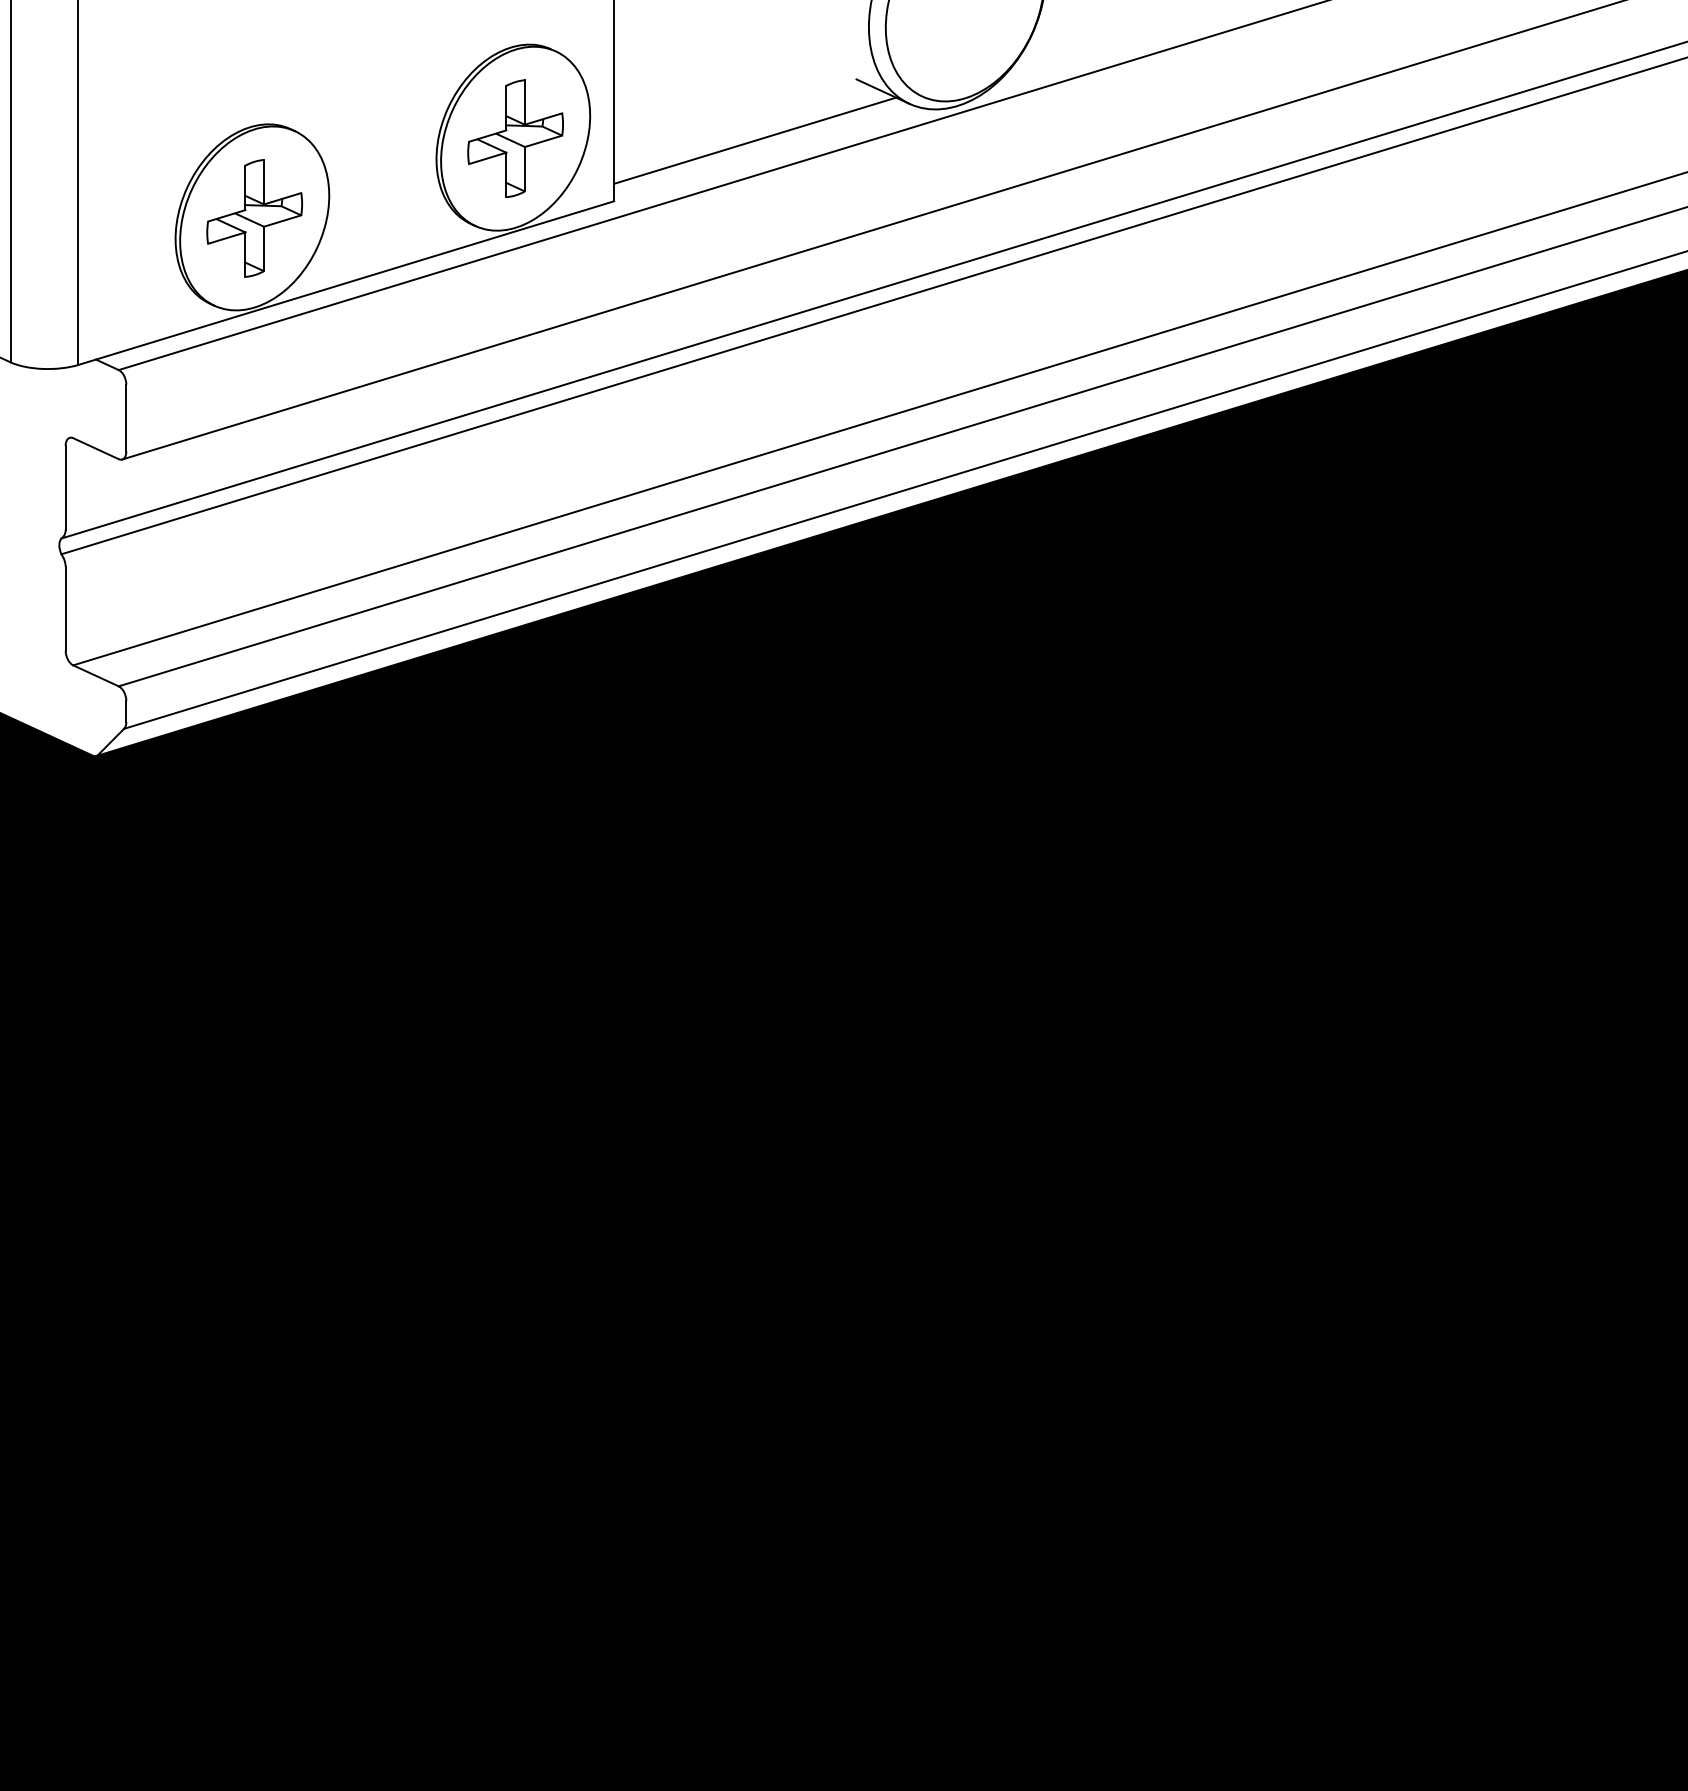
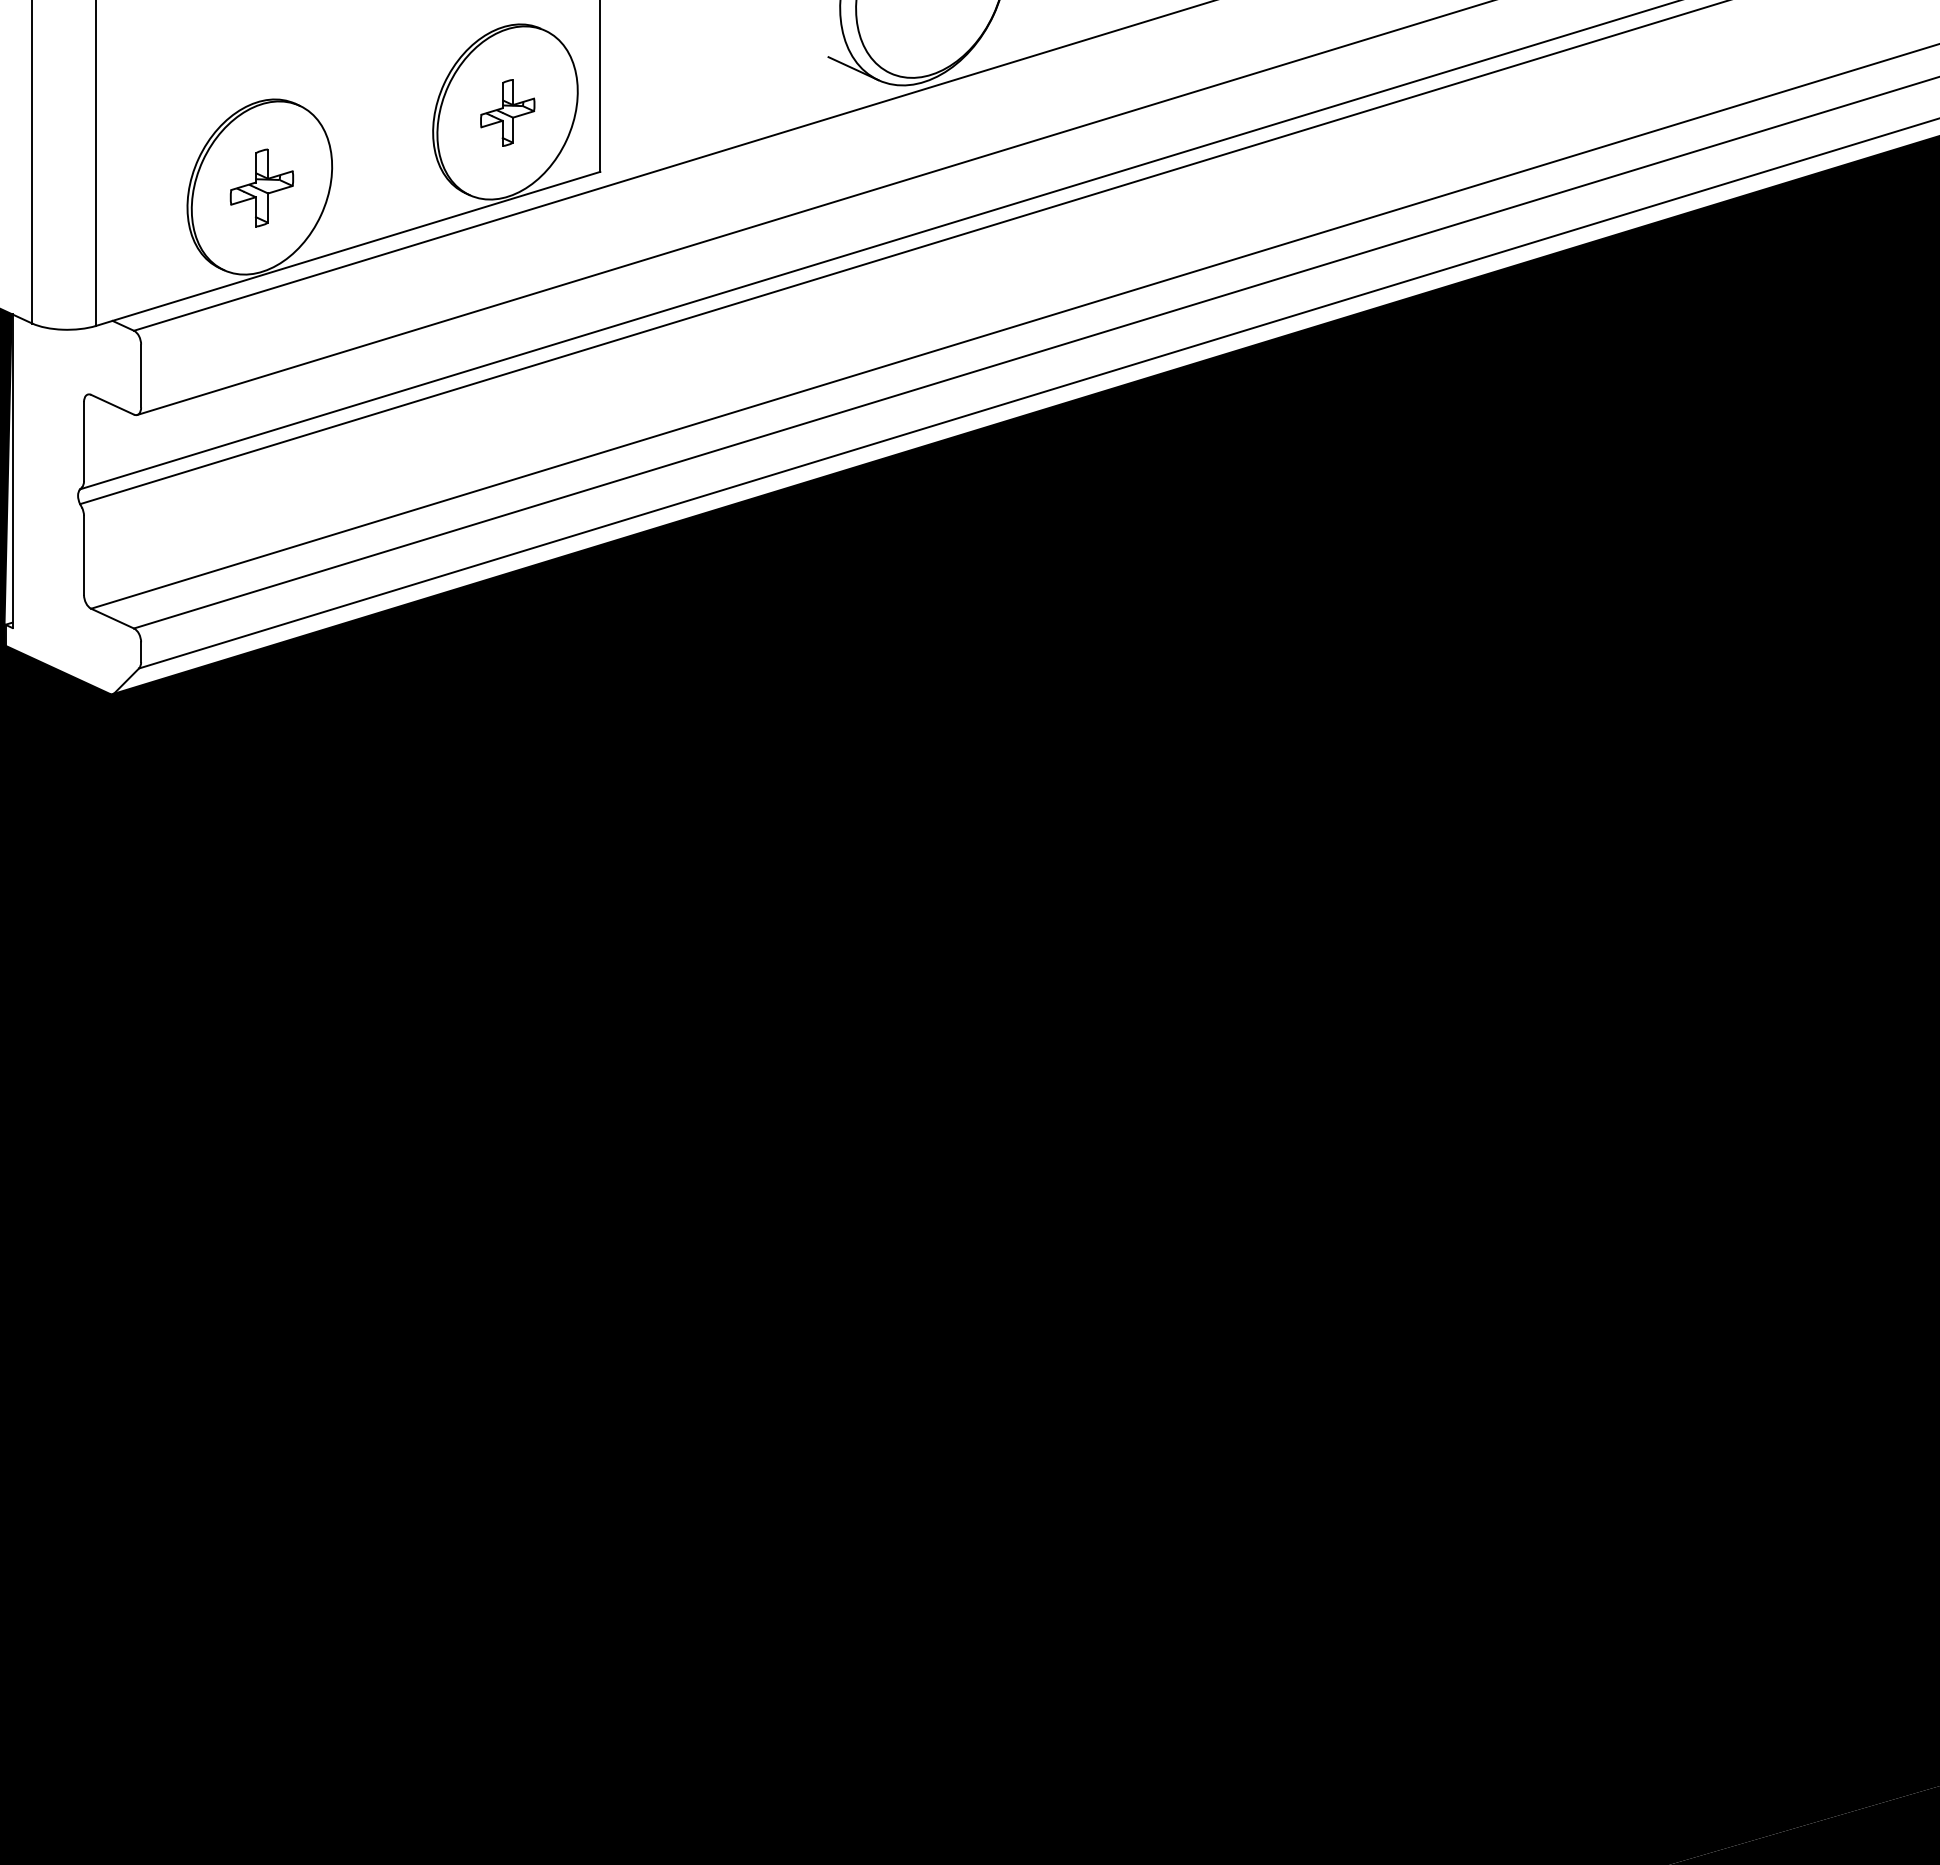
part: (515, 138) -> (507, 112), size x0.6
line: (754, 140) -> (732, 114), removed
part: (254, 217) -> (261, 187), size x0.7

